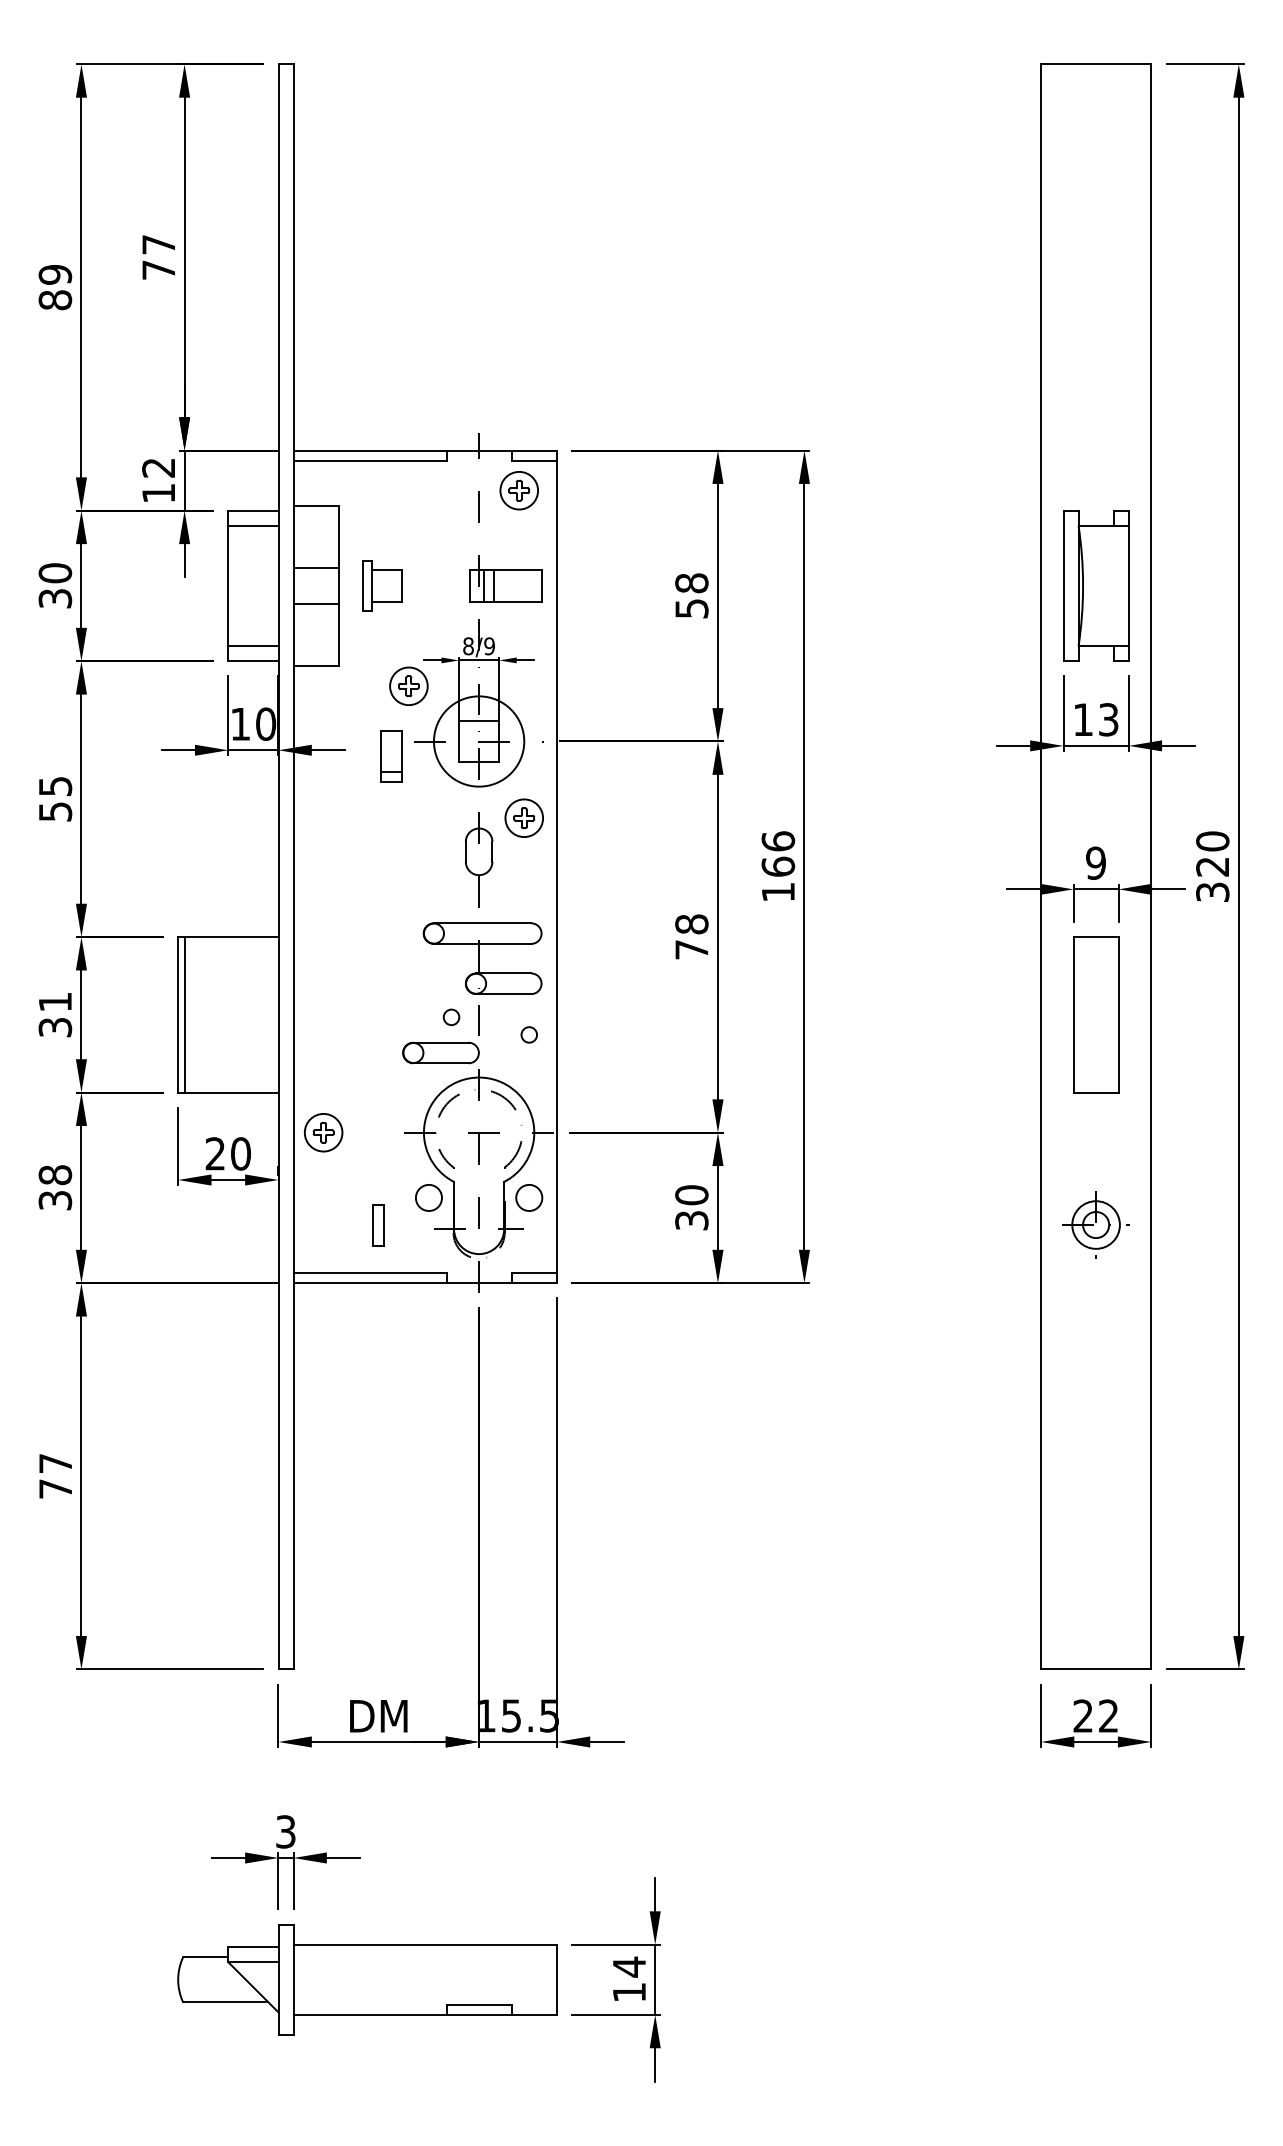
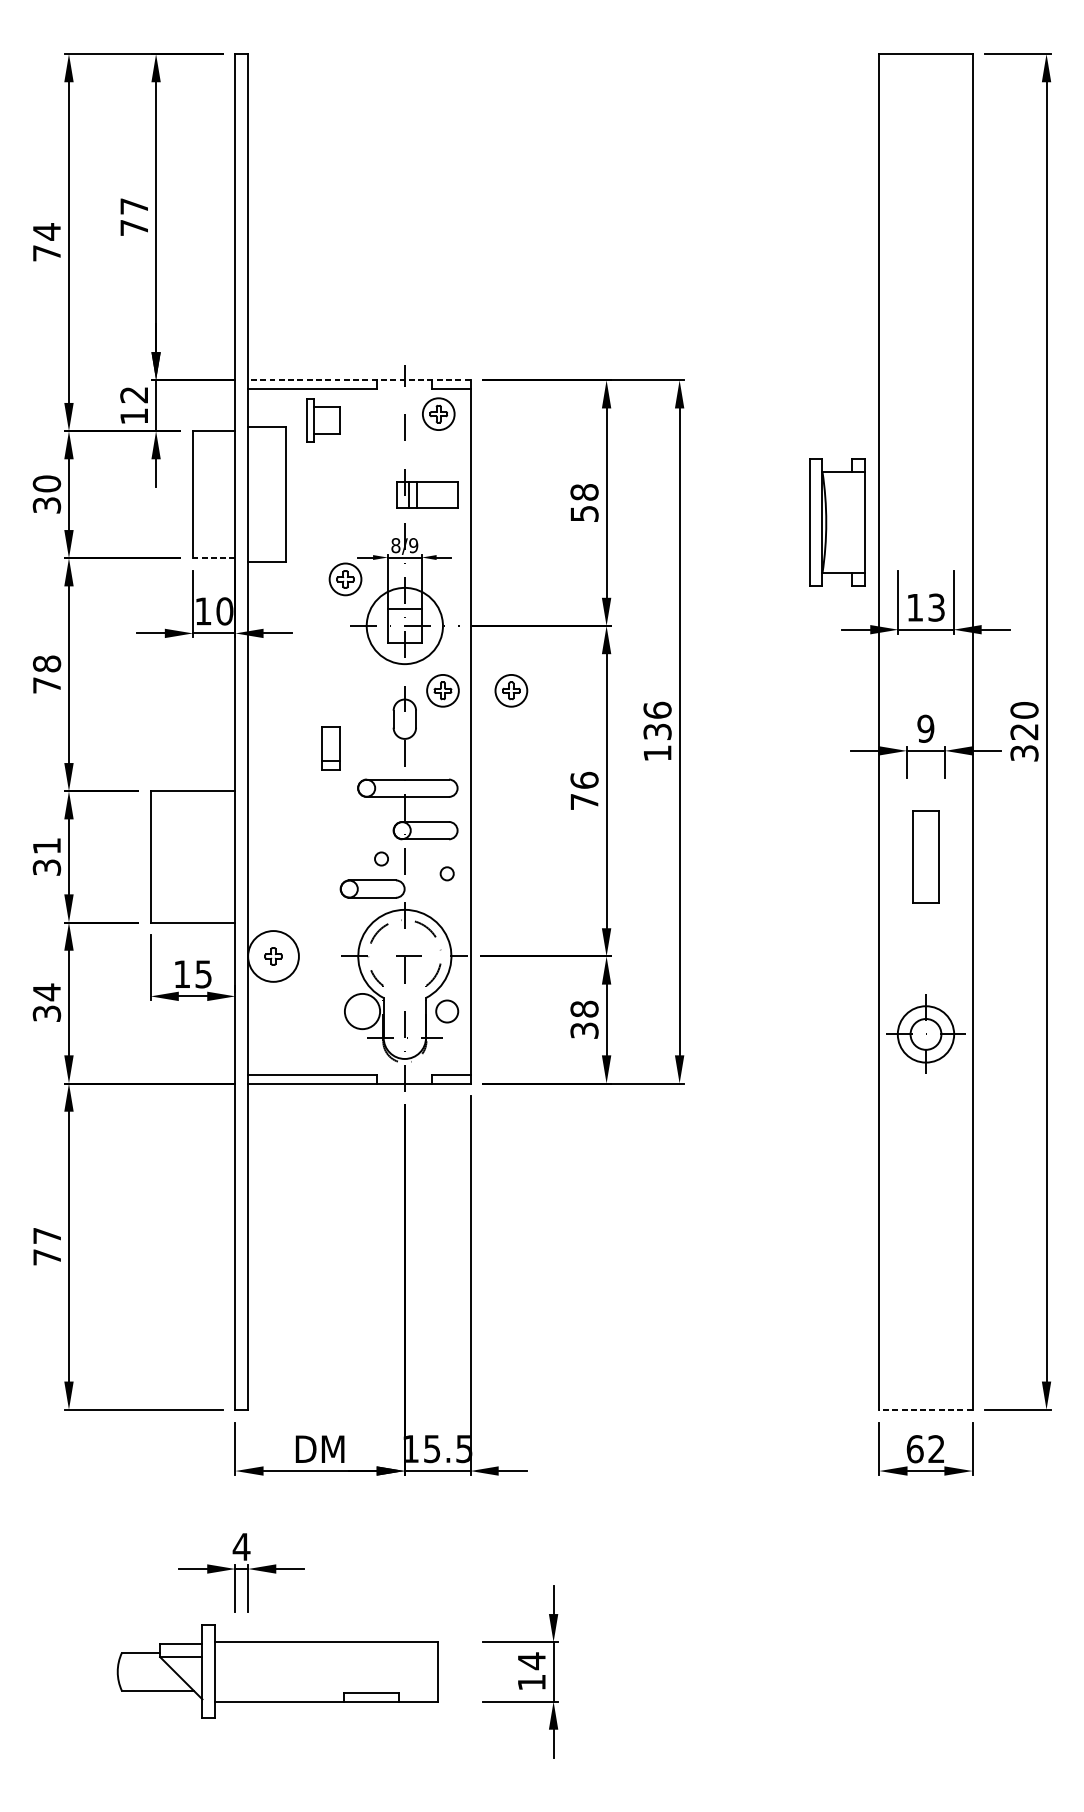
text: (55, 287) -> (47, 242), 89 -> 74
line: (425, 450) -> (359, 380), solid -> dashed
line: (253, 525) -> (214, 443), removed
line: (315, 568) -> (266, 479), removed
part: (382, 585) -> (323, 419), moved
part: (1096, 585) -> (837, 522), moved
line: (315, 603) -> (266, 509), removed
line: (253, 646) -> (214, 545), removed
line: (252, 661) -> (213, 558), solid -> dashed
part: (391, 756) -> (330, 748), moved
text: (55, 798) -> (47, 674), 55 -> 78
part: (604, 817) -> (510, 690), added
text: (778, 866) -> (657, 731), 166 -> 136
text: (691, 924) -> (584, 780), 78 -> 76
line: (184, 1014) -> (156, 856), removed
part: (1096, 1014) -> (926, 856), size x0.7
circle: (323, 1132) -> (273, 956), size x1.6
text: (227, 1153) -> (192, 973), 20 -> 15
text: (55, 1174) -> (47, 991), 38 -> 34
text: (691, 1195) -> (584, 1009), 30 -> 38
circle: (428, 1197) -> (362, 1011), size x1.6
part: (1095, 1224) -> (925, 1033), size x1.4
part: (378, 1225) -> (319, 1034), removed
line: (1095, 1669) -> (925, 1409), solid -> dashed
text: (1083, 1715) -> (915, 1448), 22 -> 62
text: (285, 1831) -> (241, 1546), 3 -> 4
part: (367, 1979) -> (277, 1671), moved

